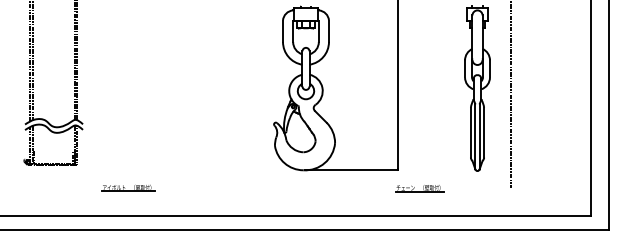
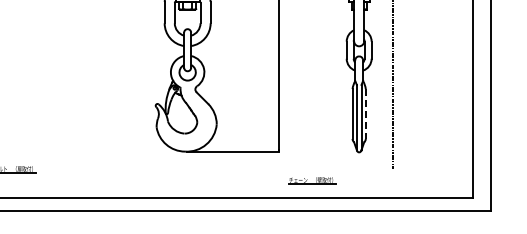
line: (484, 132) -> (366, 113), solid -> dashed
part: (419, 188) -> (312, 180), moved

